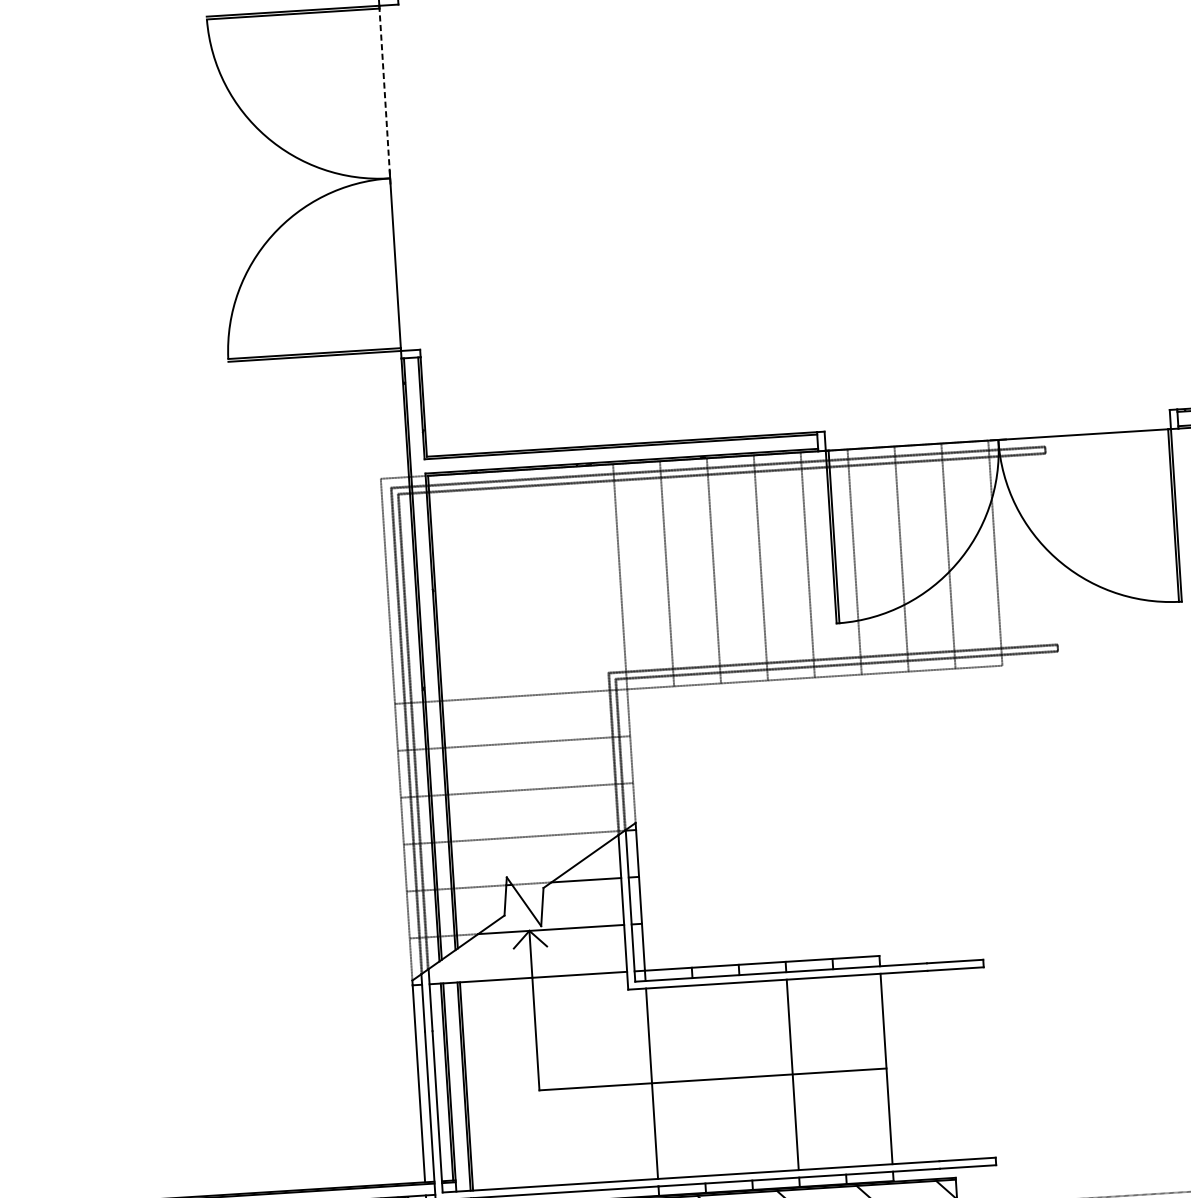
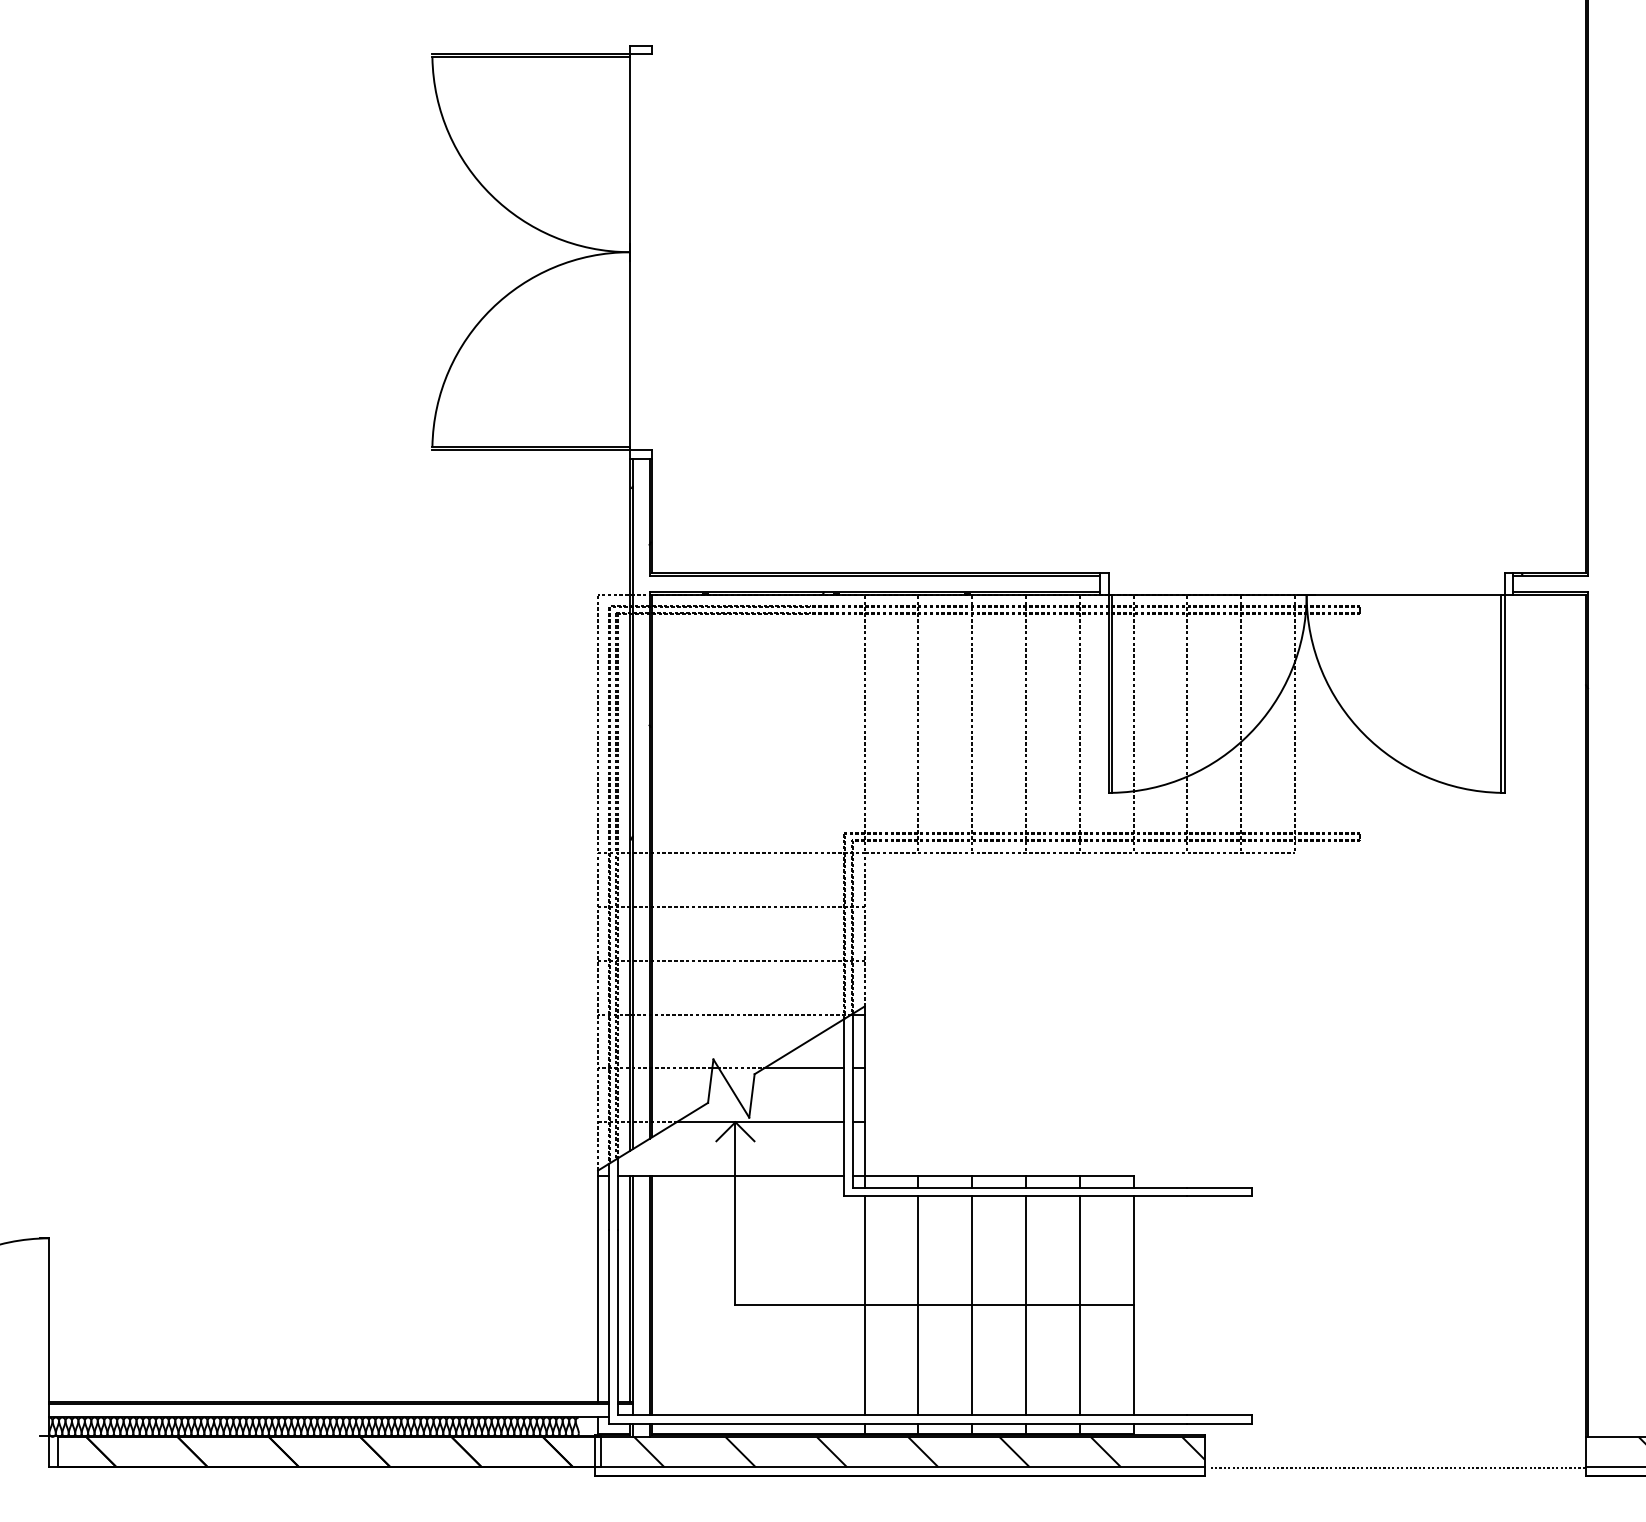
line: (385, 96) -> (630, 158), dashed -> solid
line: (839, 1071) -> (1079, 1305), added
line: (746, 1077) -> (972, 1305), added
line: (699, 1080) -> (918, 1305), added

